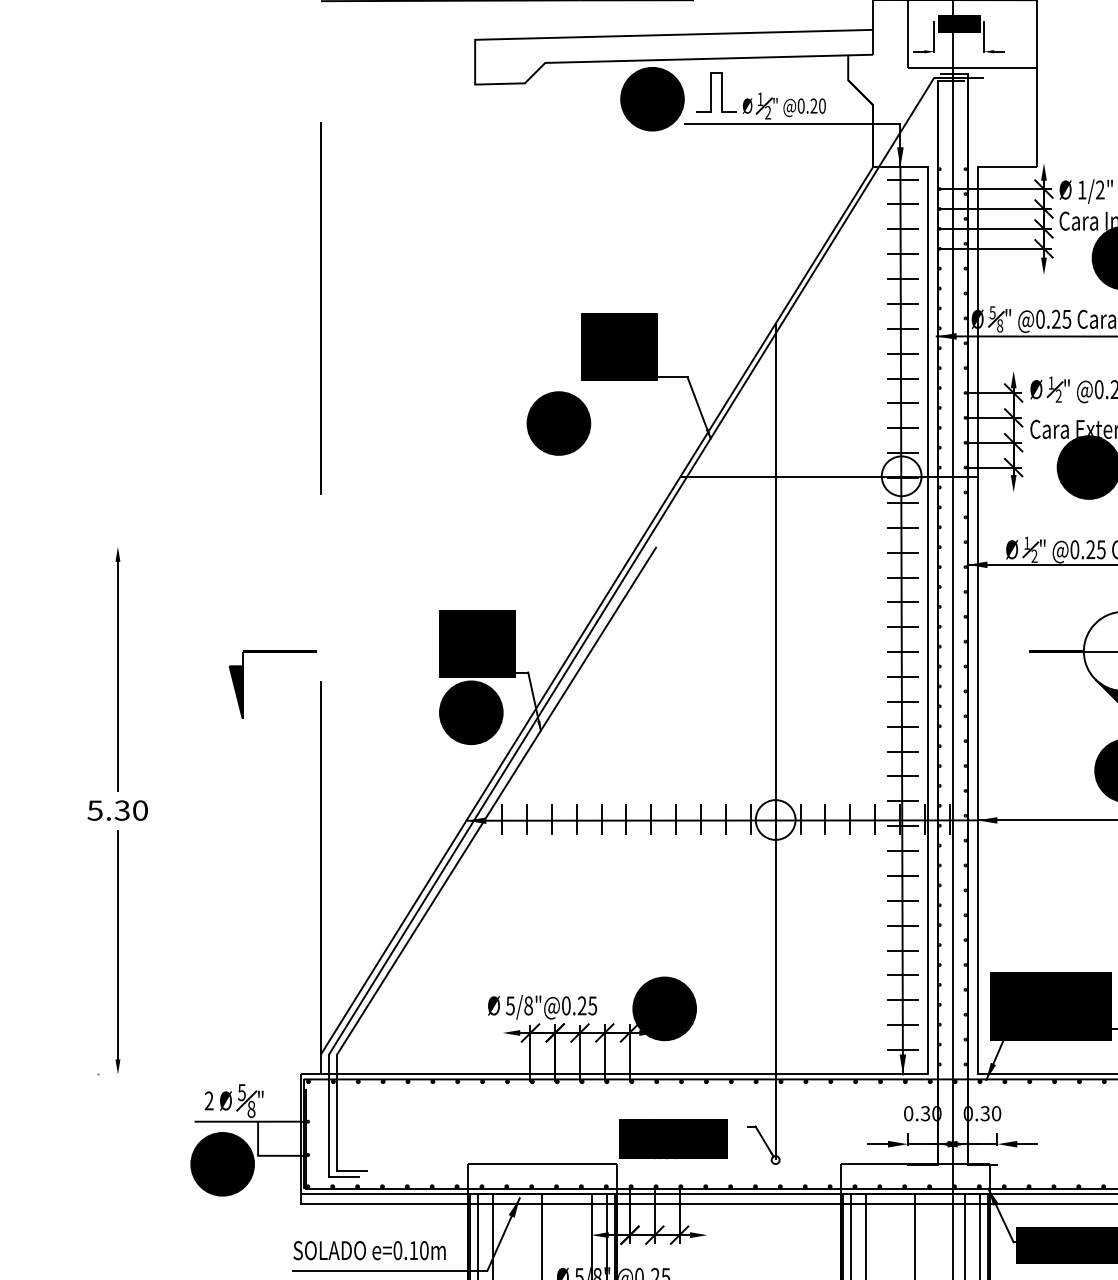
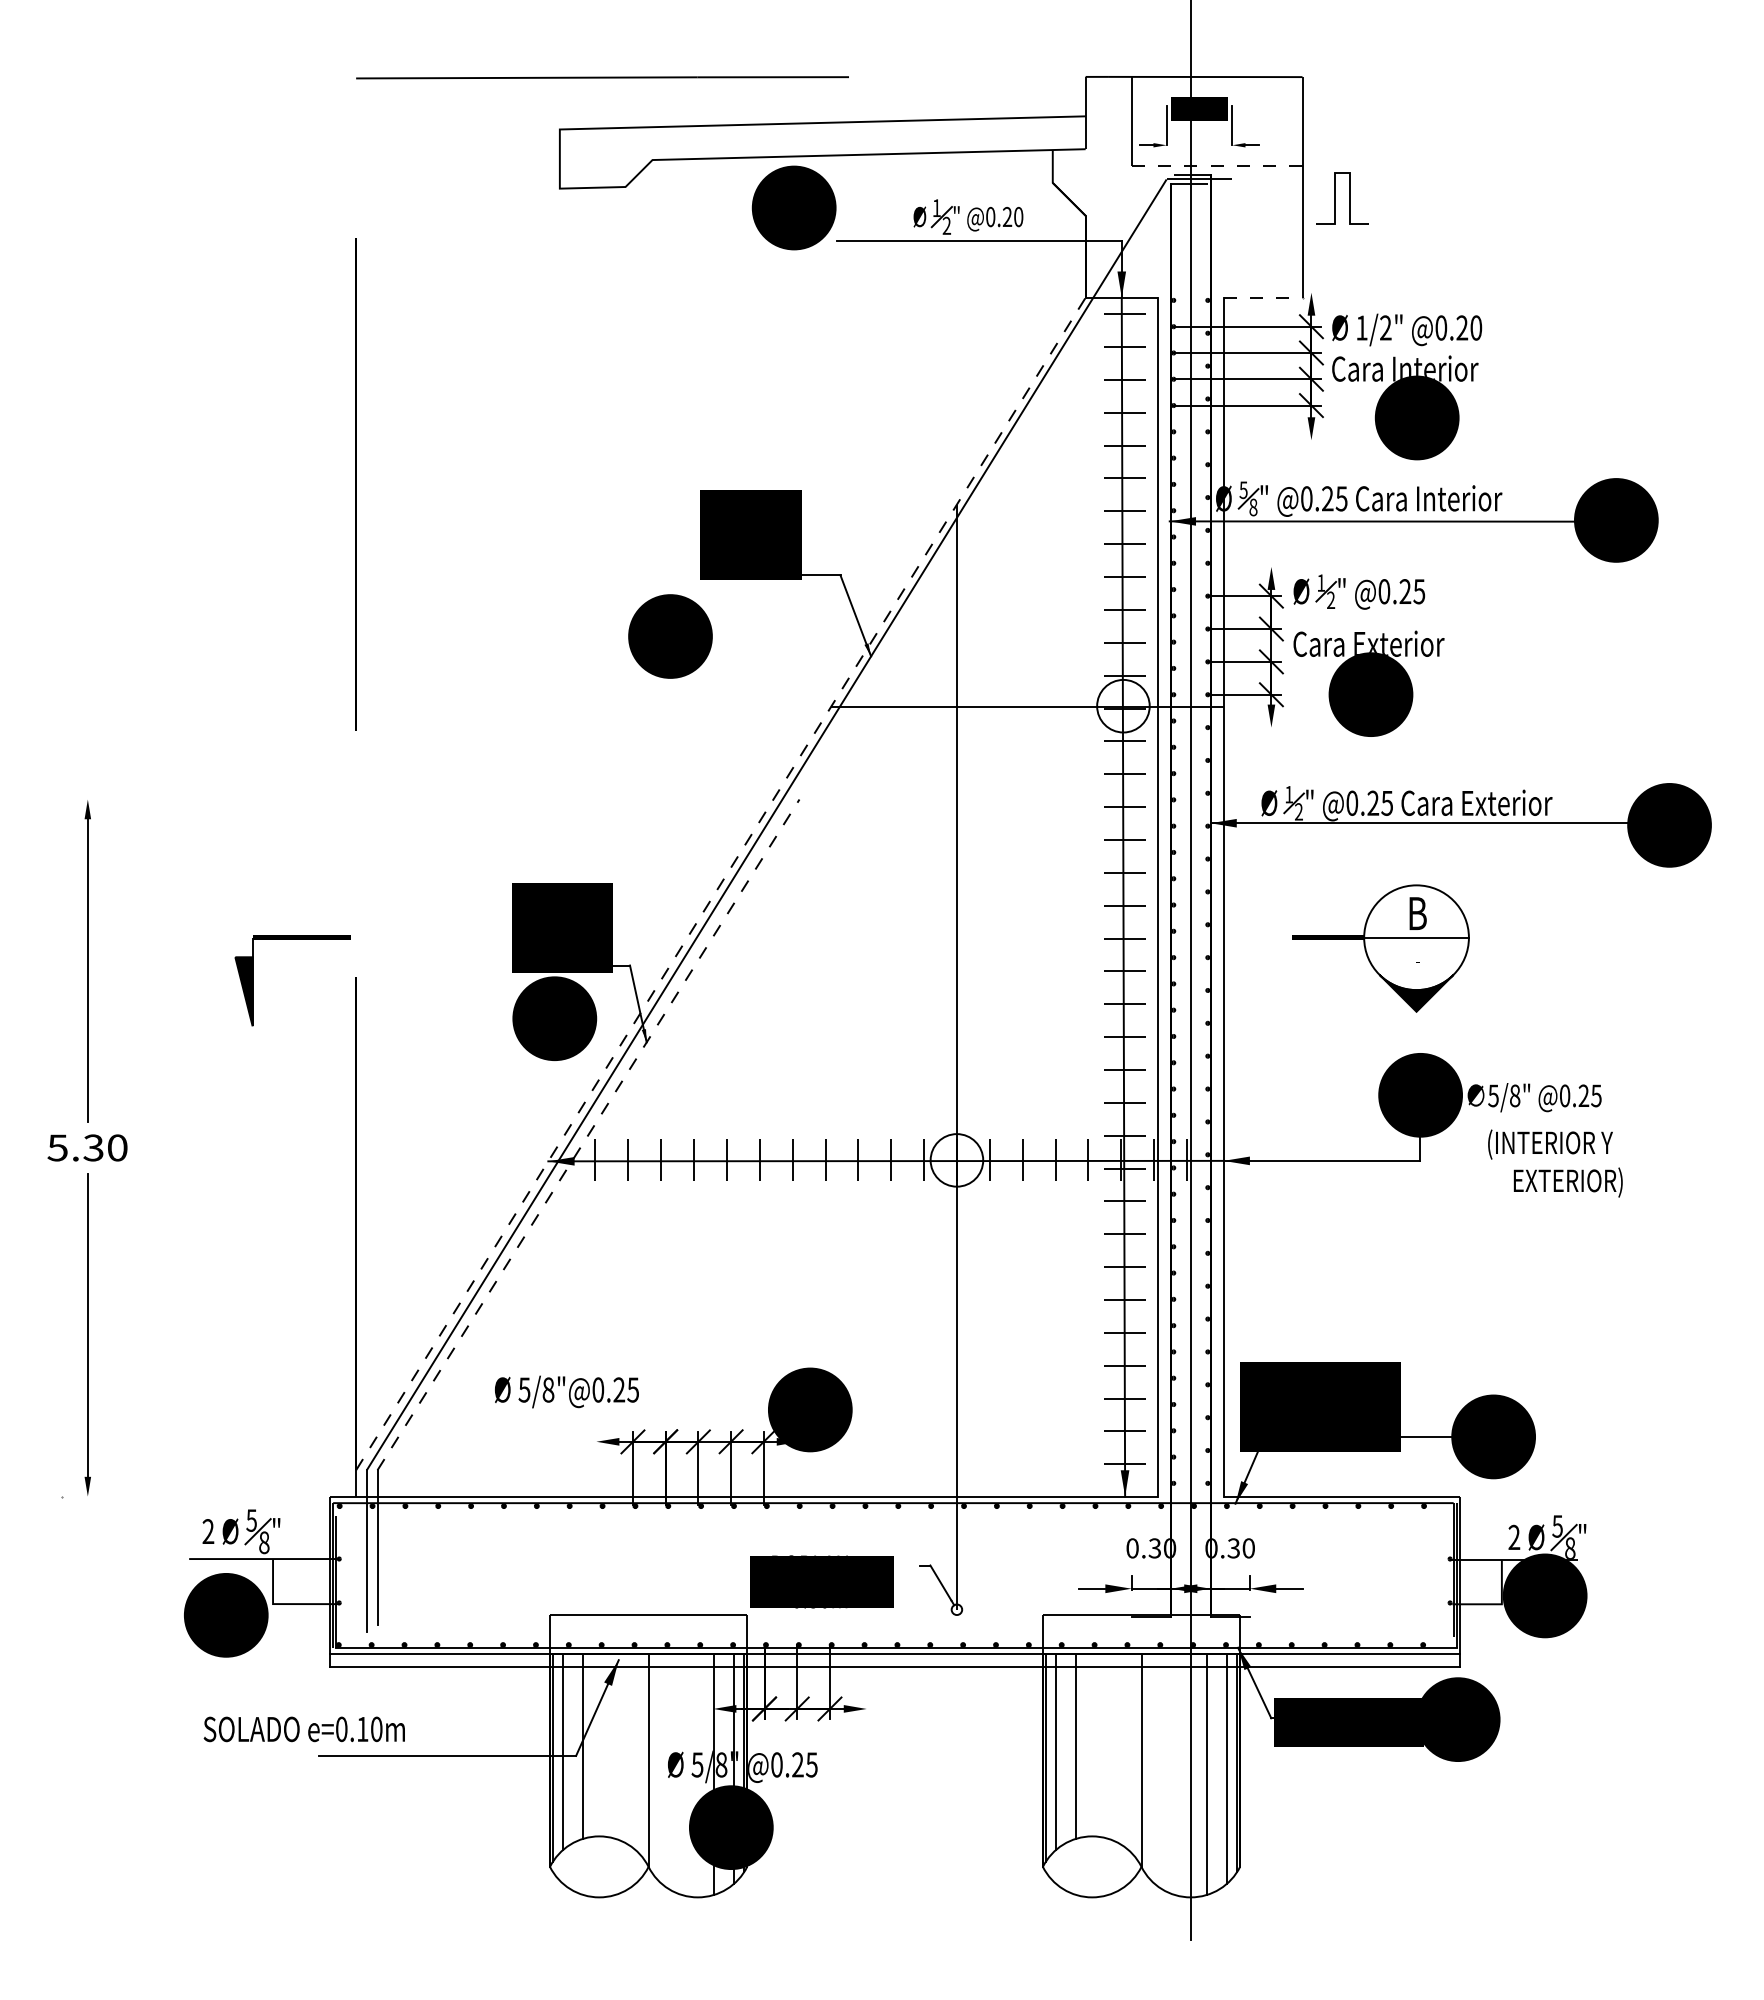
line: (972, 67) -> (1217, 166), solid -> dashed
curve: (711, 92) -> (1335, 198), moved
line: (1007, 166) -> (1263, 297), solid -> dashed
line: (597, 610) -> (721, 883), solid -> dashed
line: (496, 800) -> (588, 1134), solid -> dashed
text: (542, 1007) -> (566, 1391), moved
line: (351, 1171) -> (396, 1624), removed
line: (343, 1177) -> (386, 1632), removed
text: (368, 1250) -> (303, 1729), moved

